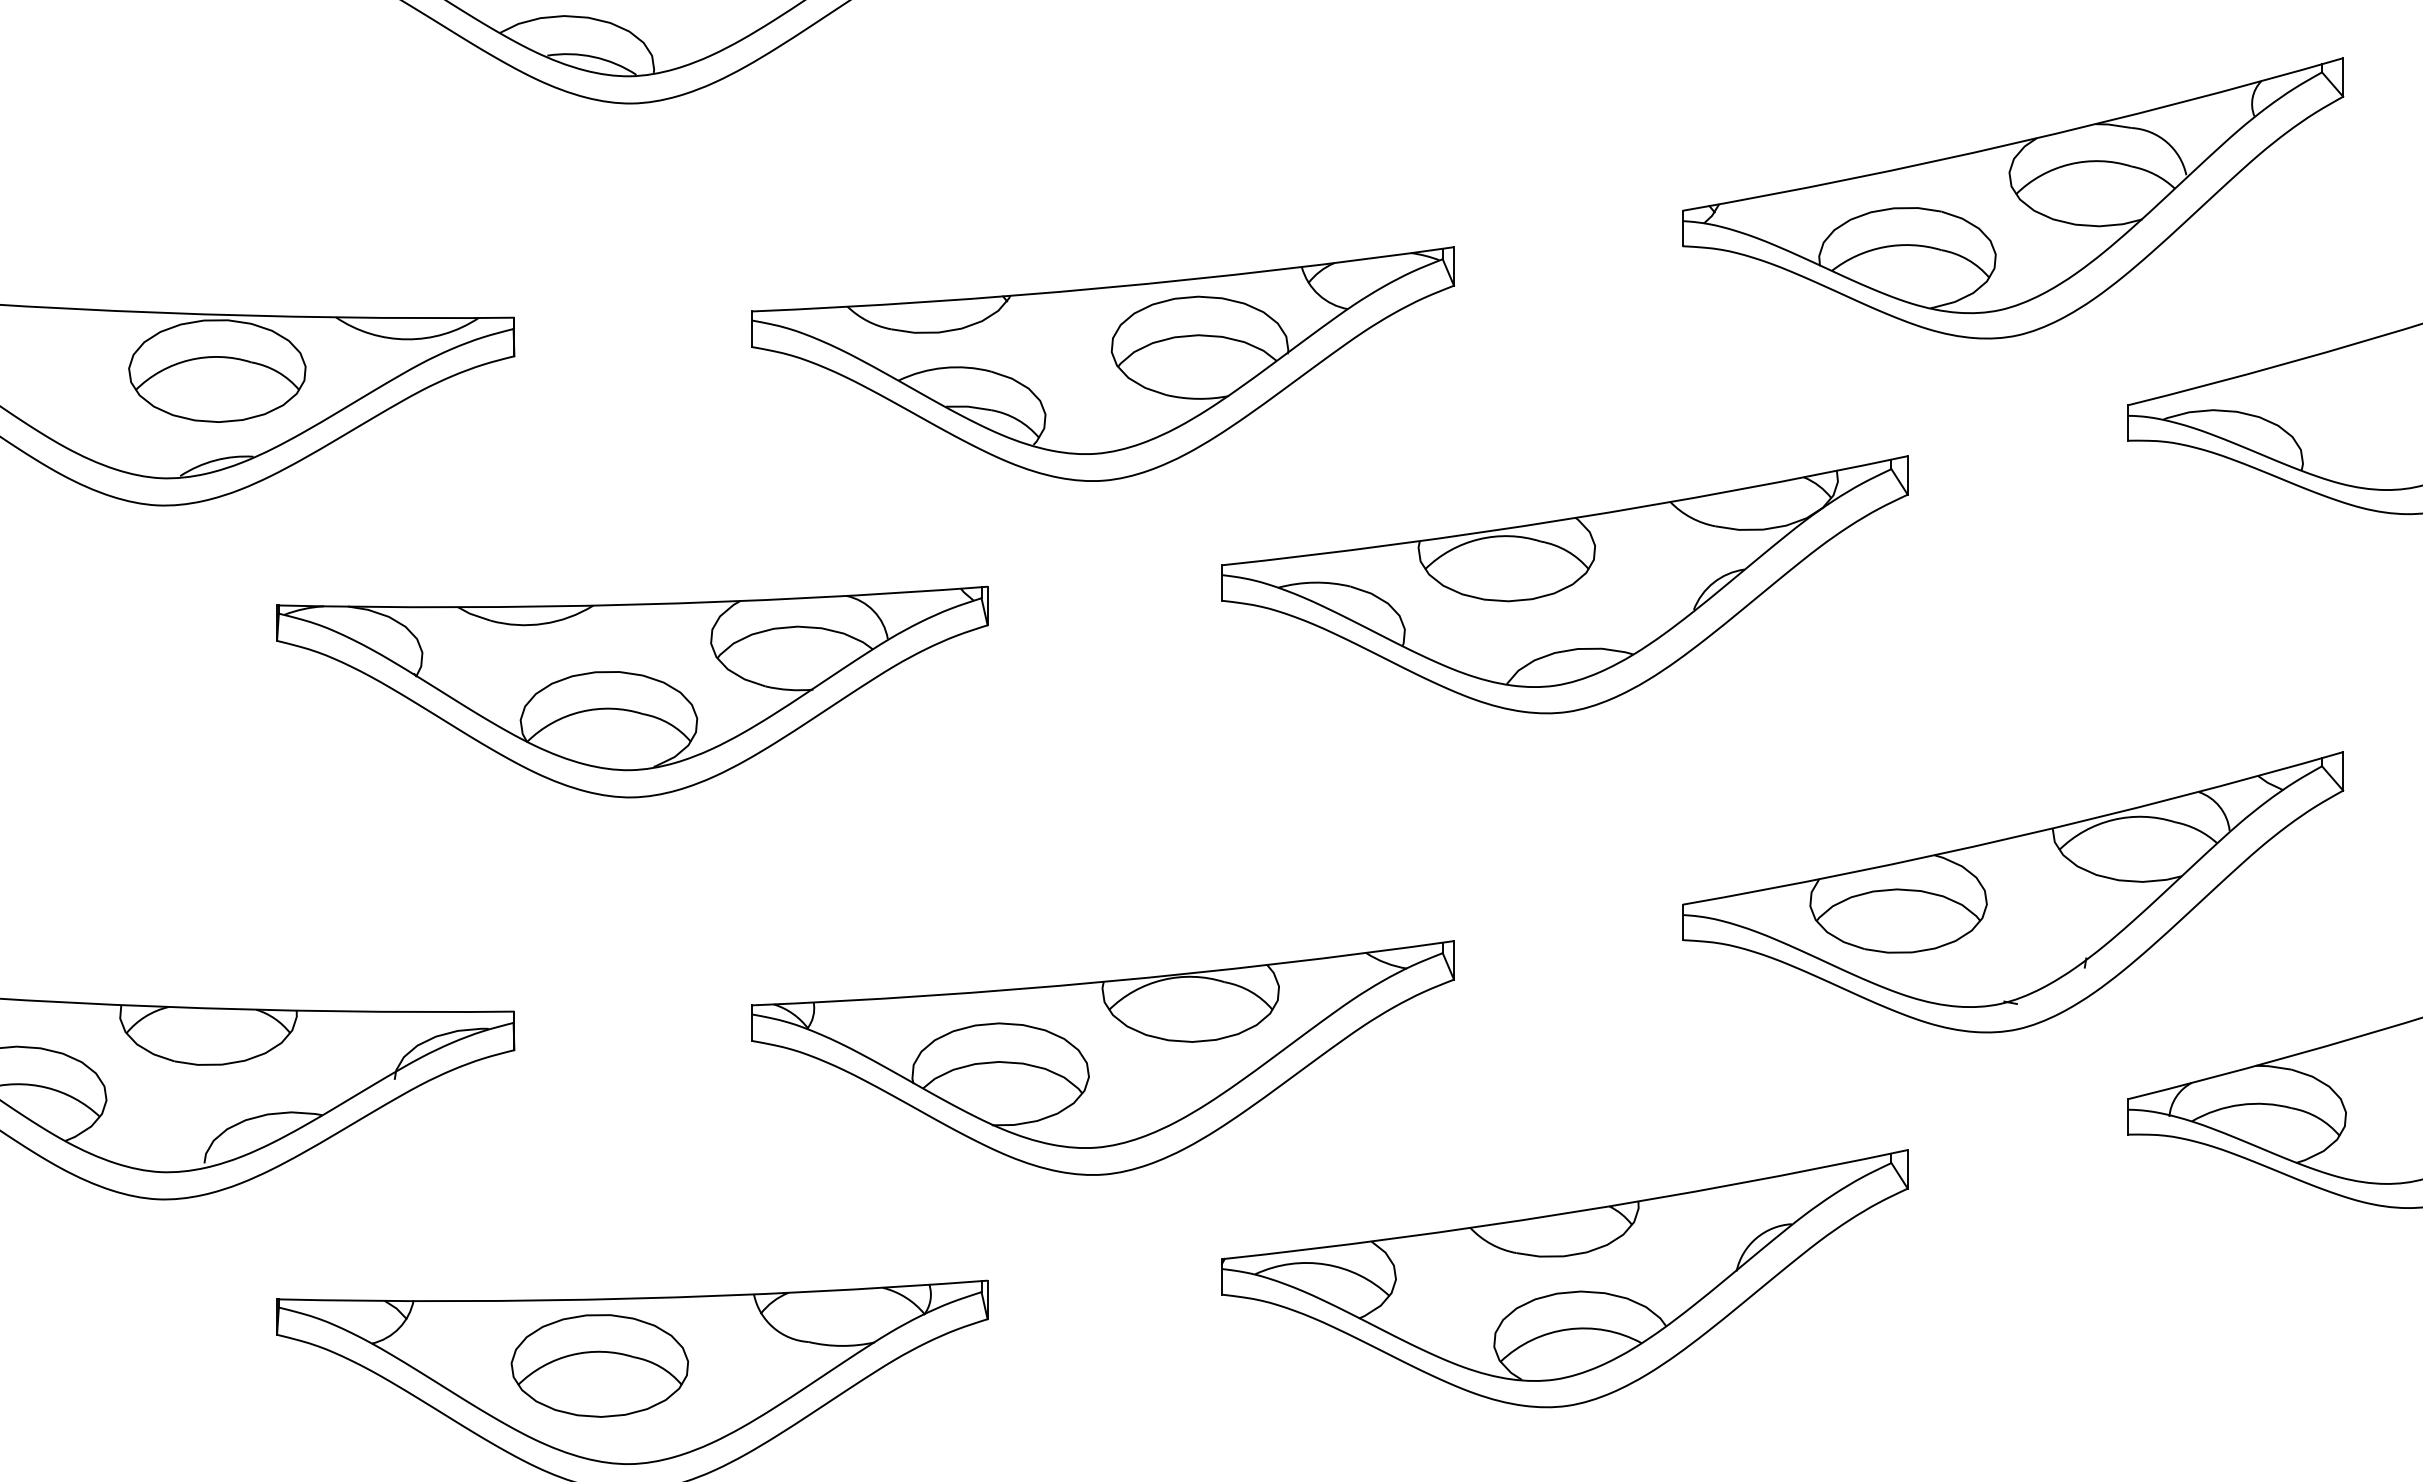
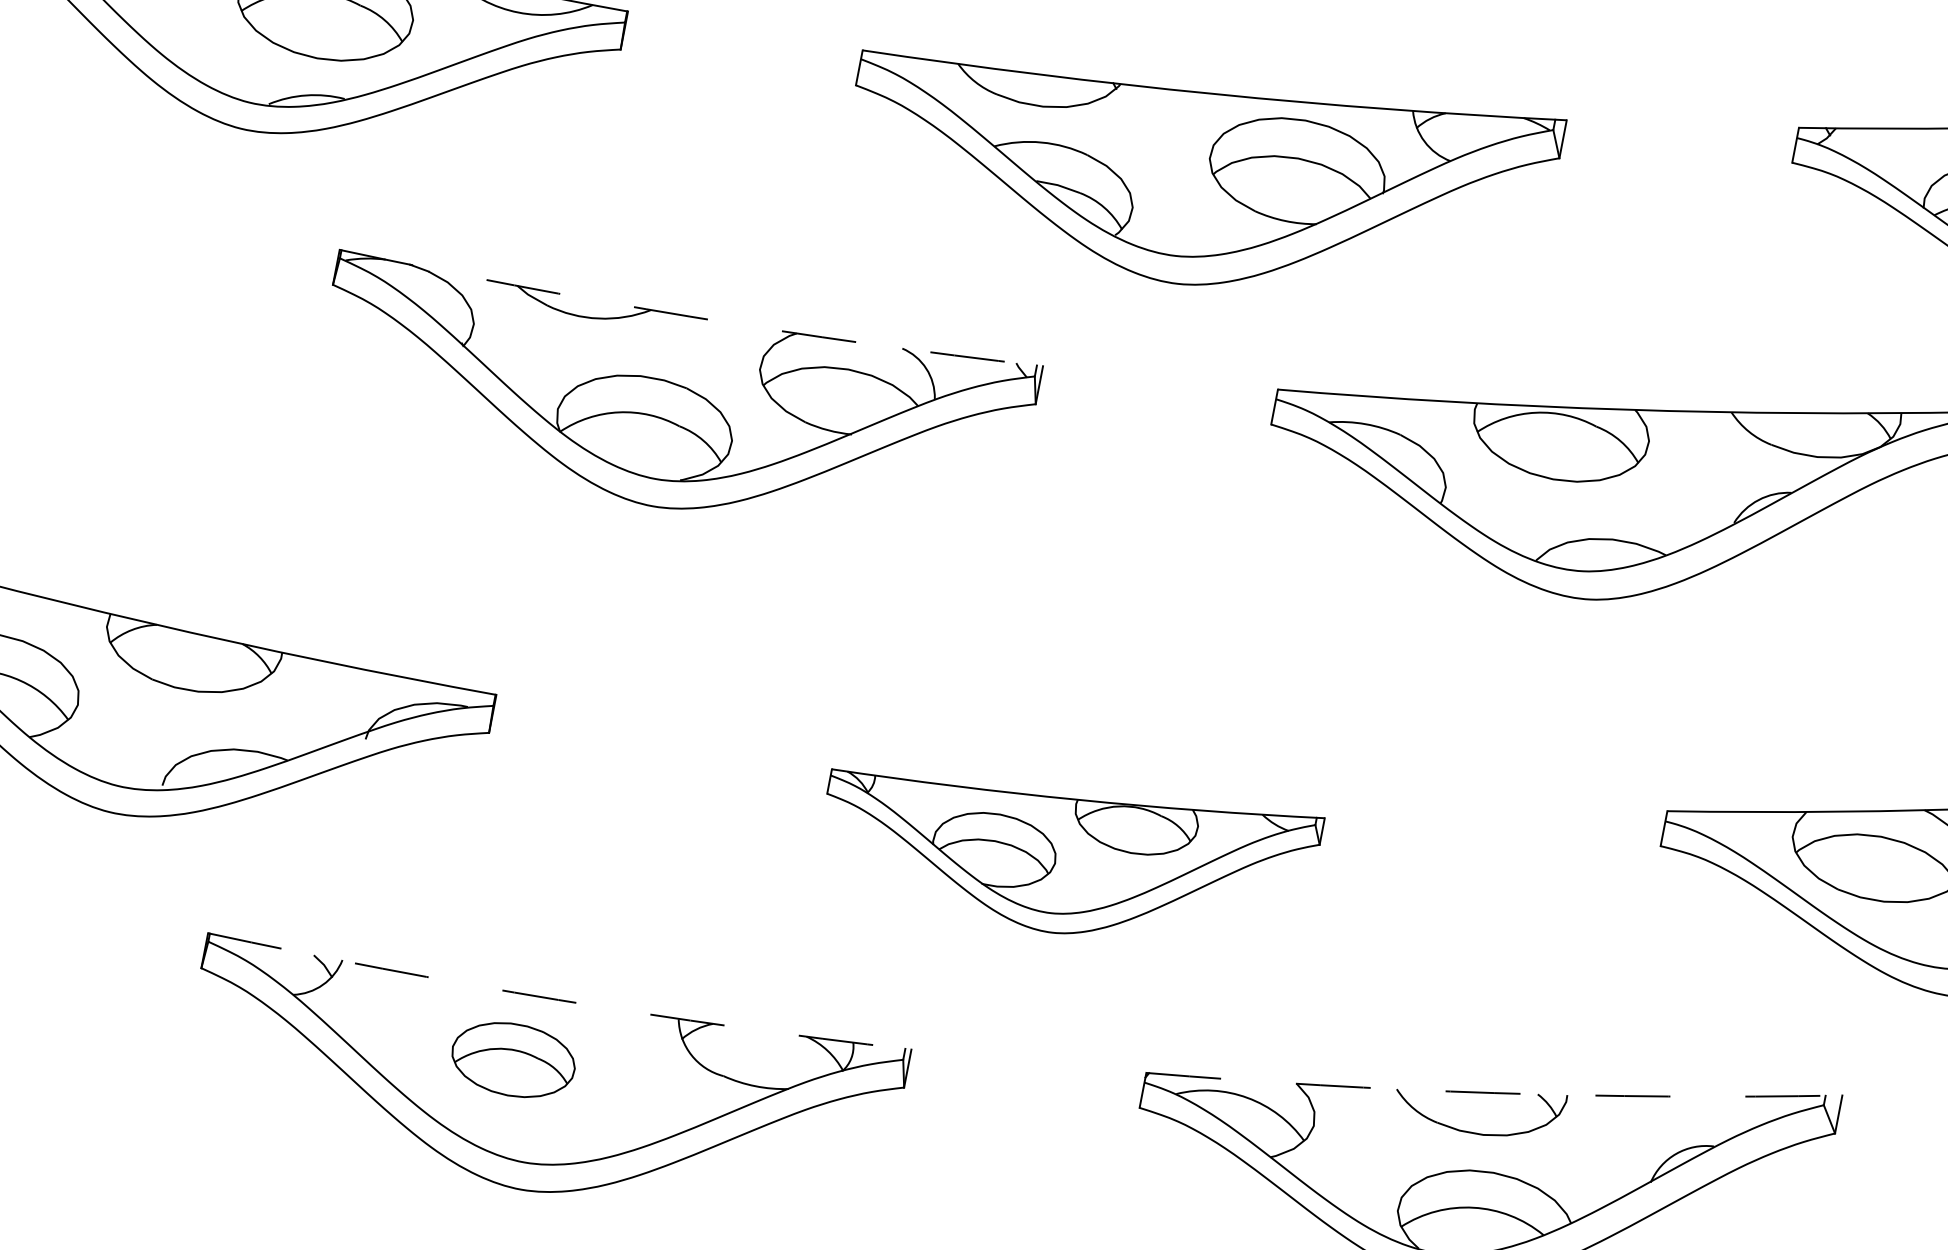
arc: (632, 604) -> (689, 316), solid -> dashed
part: (1102, 1057) -> (1066, 851), size x0.7
arc: (1566, 1213) -> (1494, 1093), solid -> dashed
arc: (632, 1298) -> (558, 999), solid -> dashed
part: (599, 1365) -> (513, 1059), size x0.7

